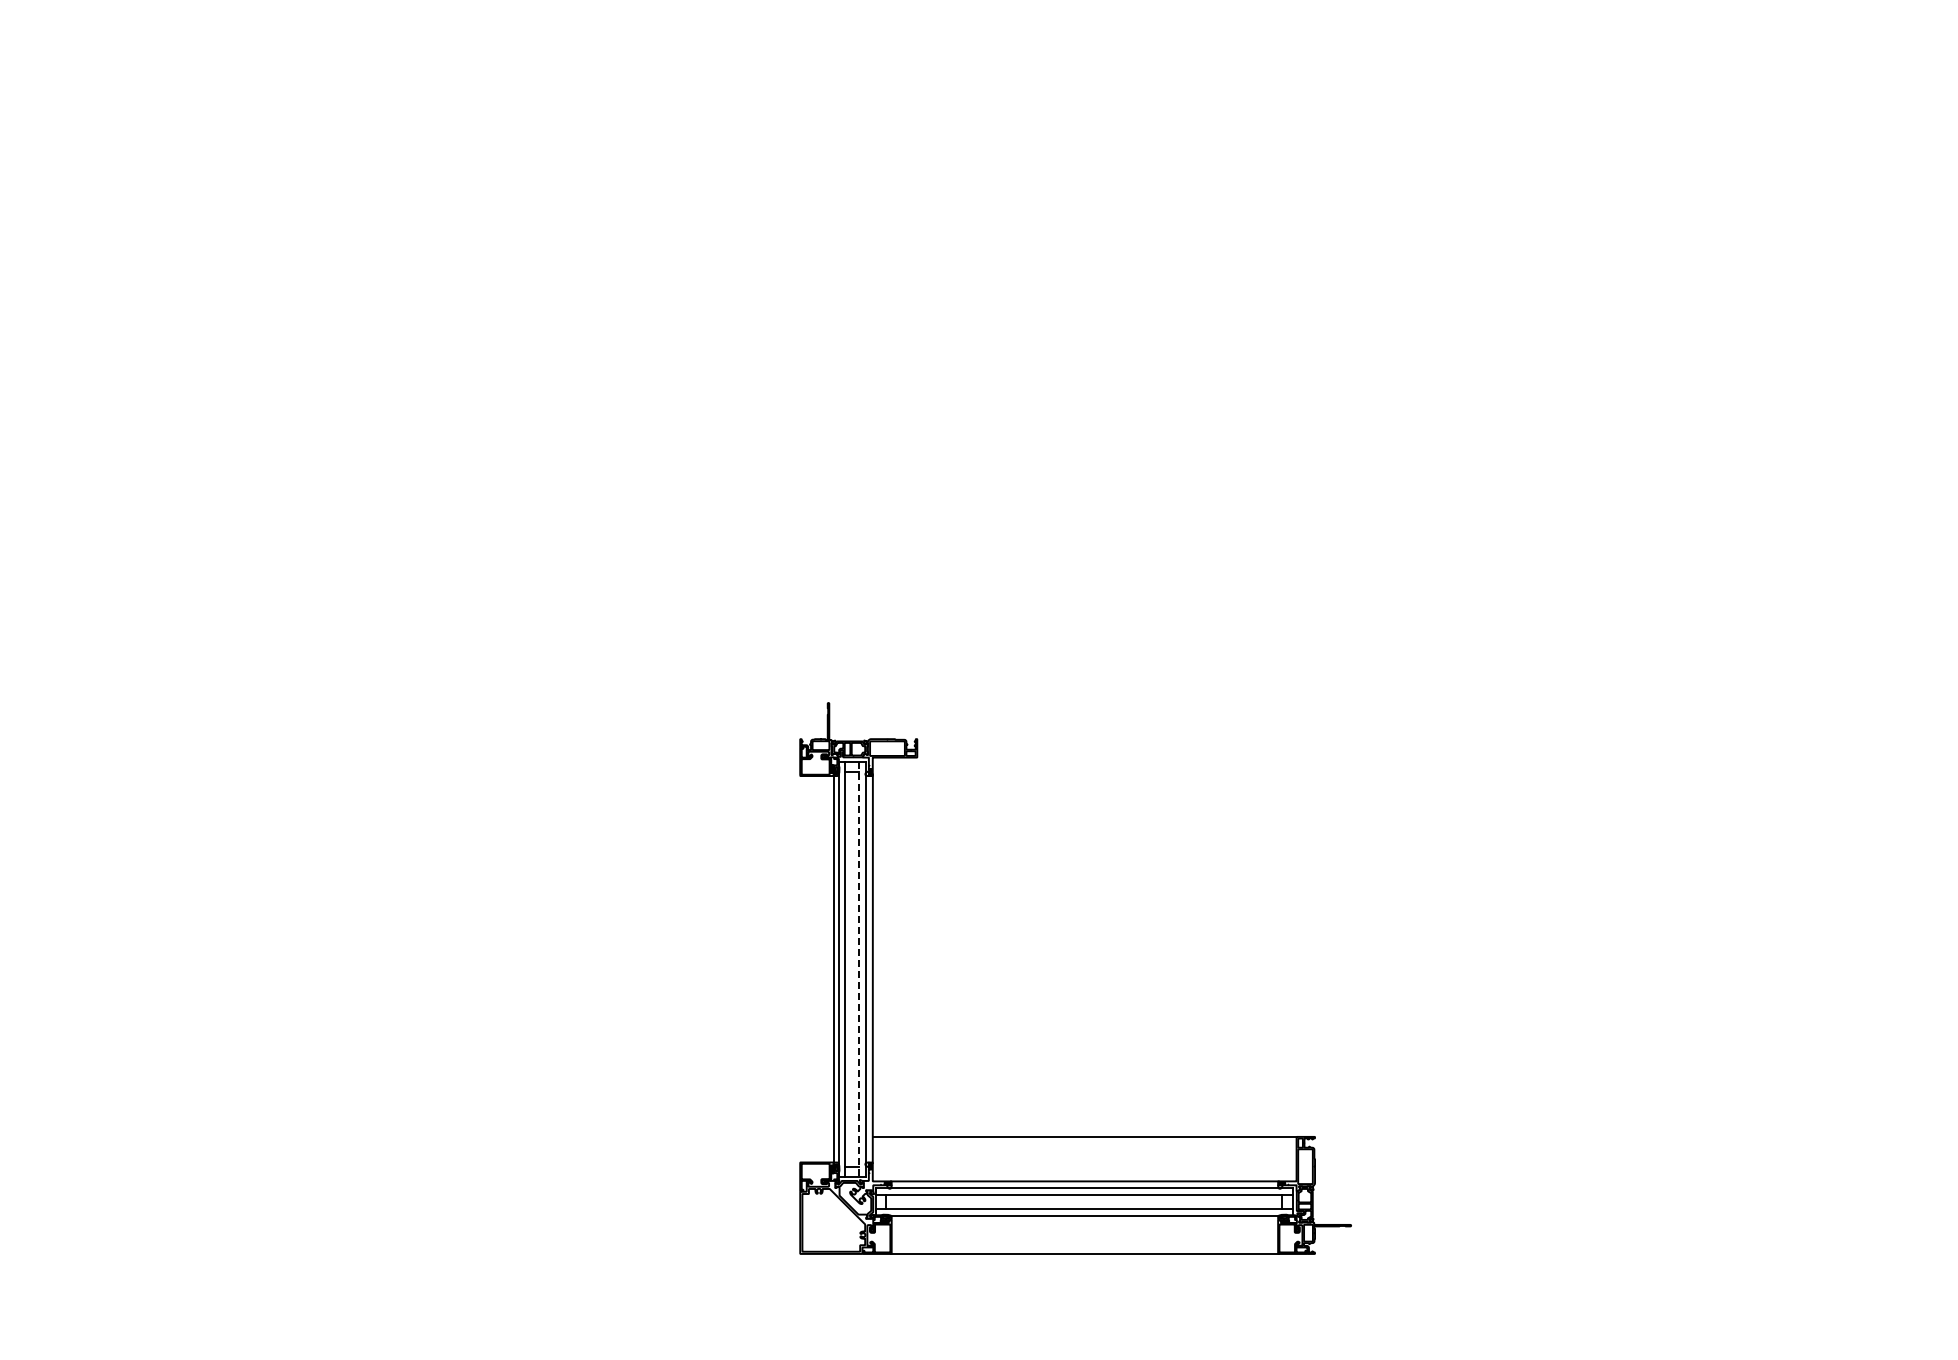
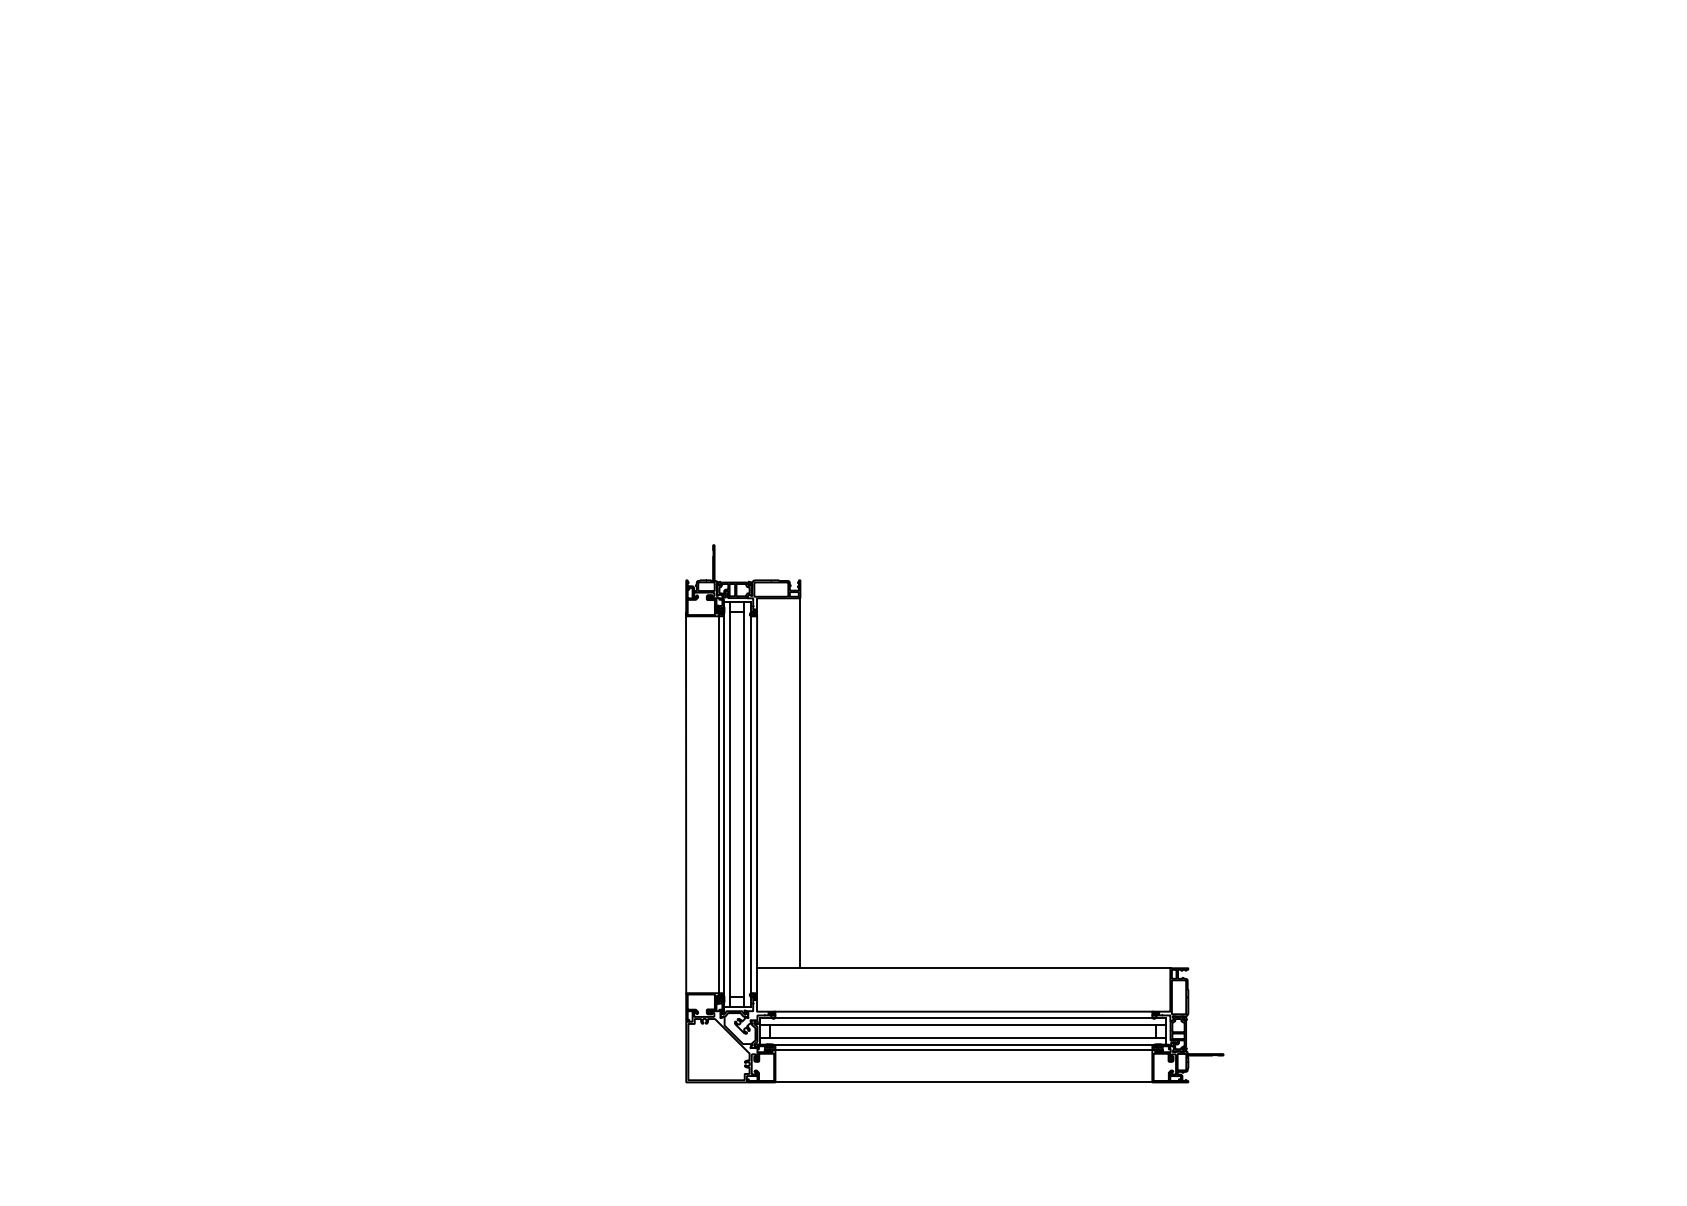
line: (917, 946) -> (800, 782), added
line: (800, 967) -> (686, 803), added
line: (859, 969) -> (744, 805), dashed -> solid
line: (1084, 1220) -> (963, 1049), added

